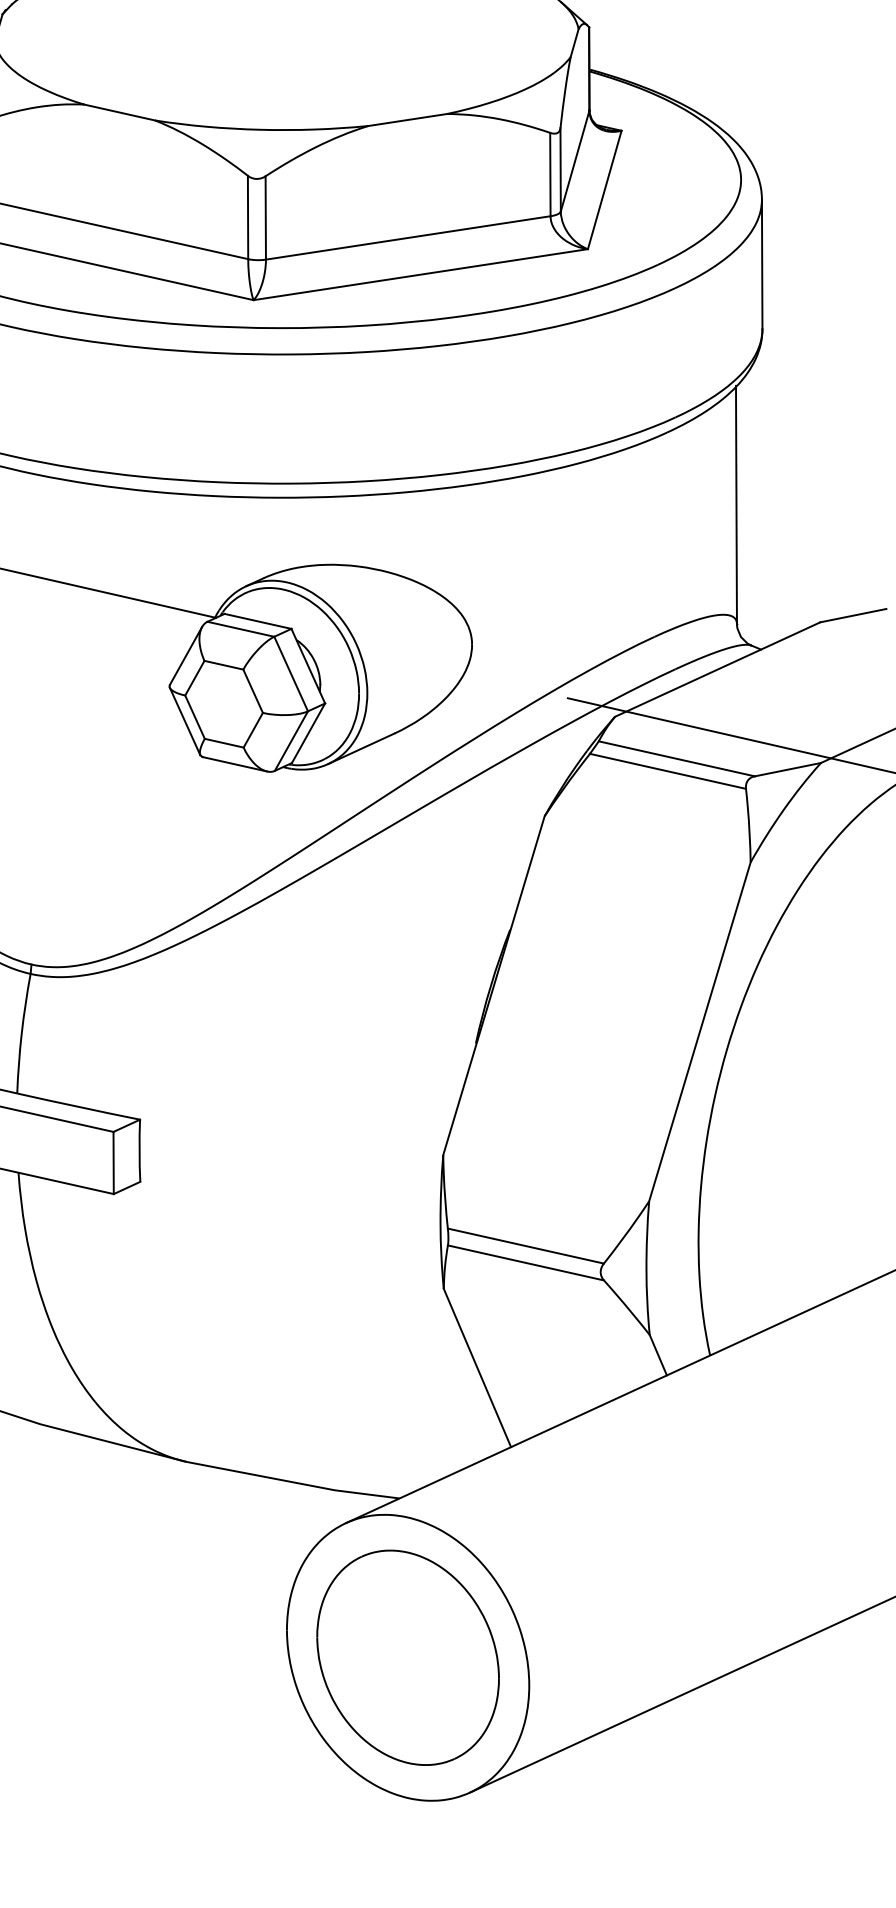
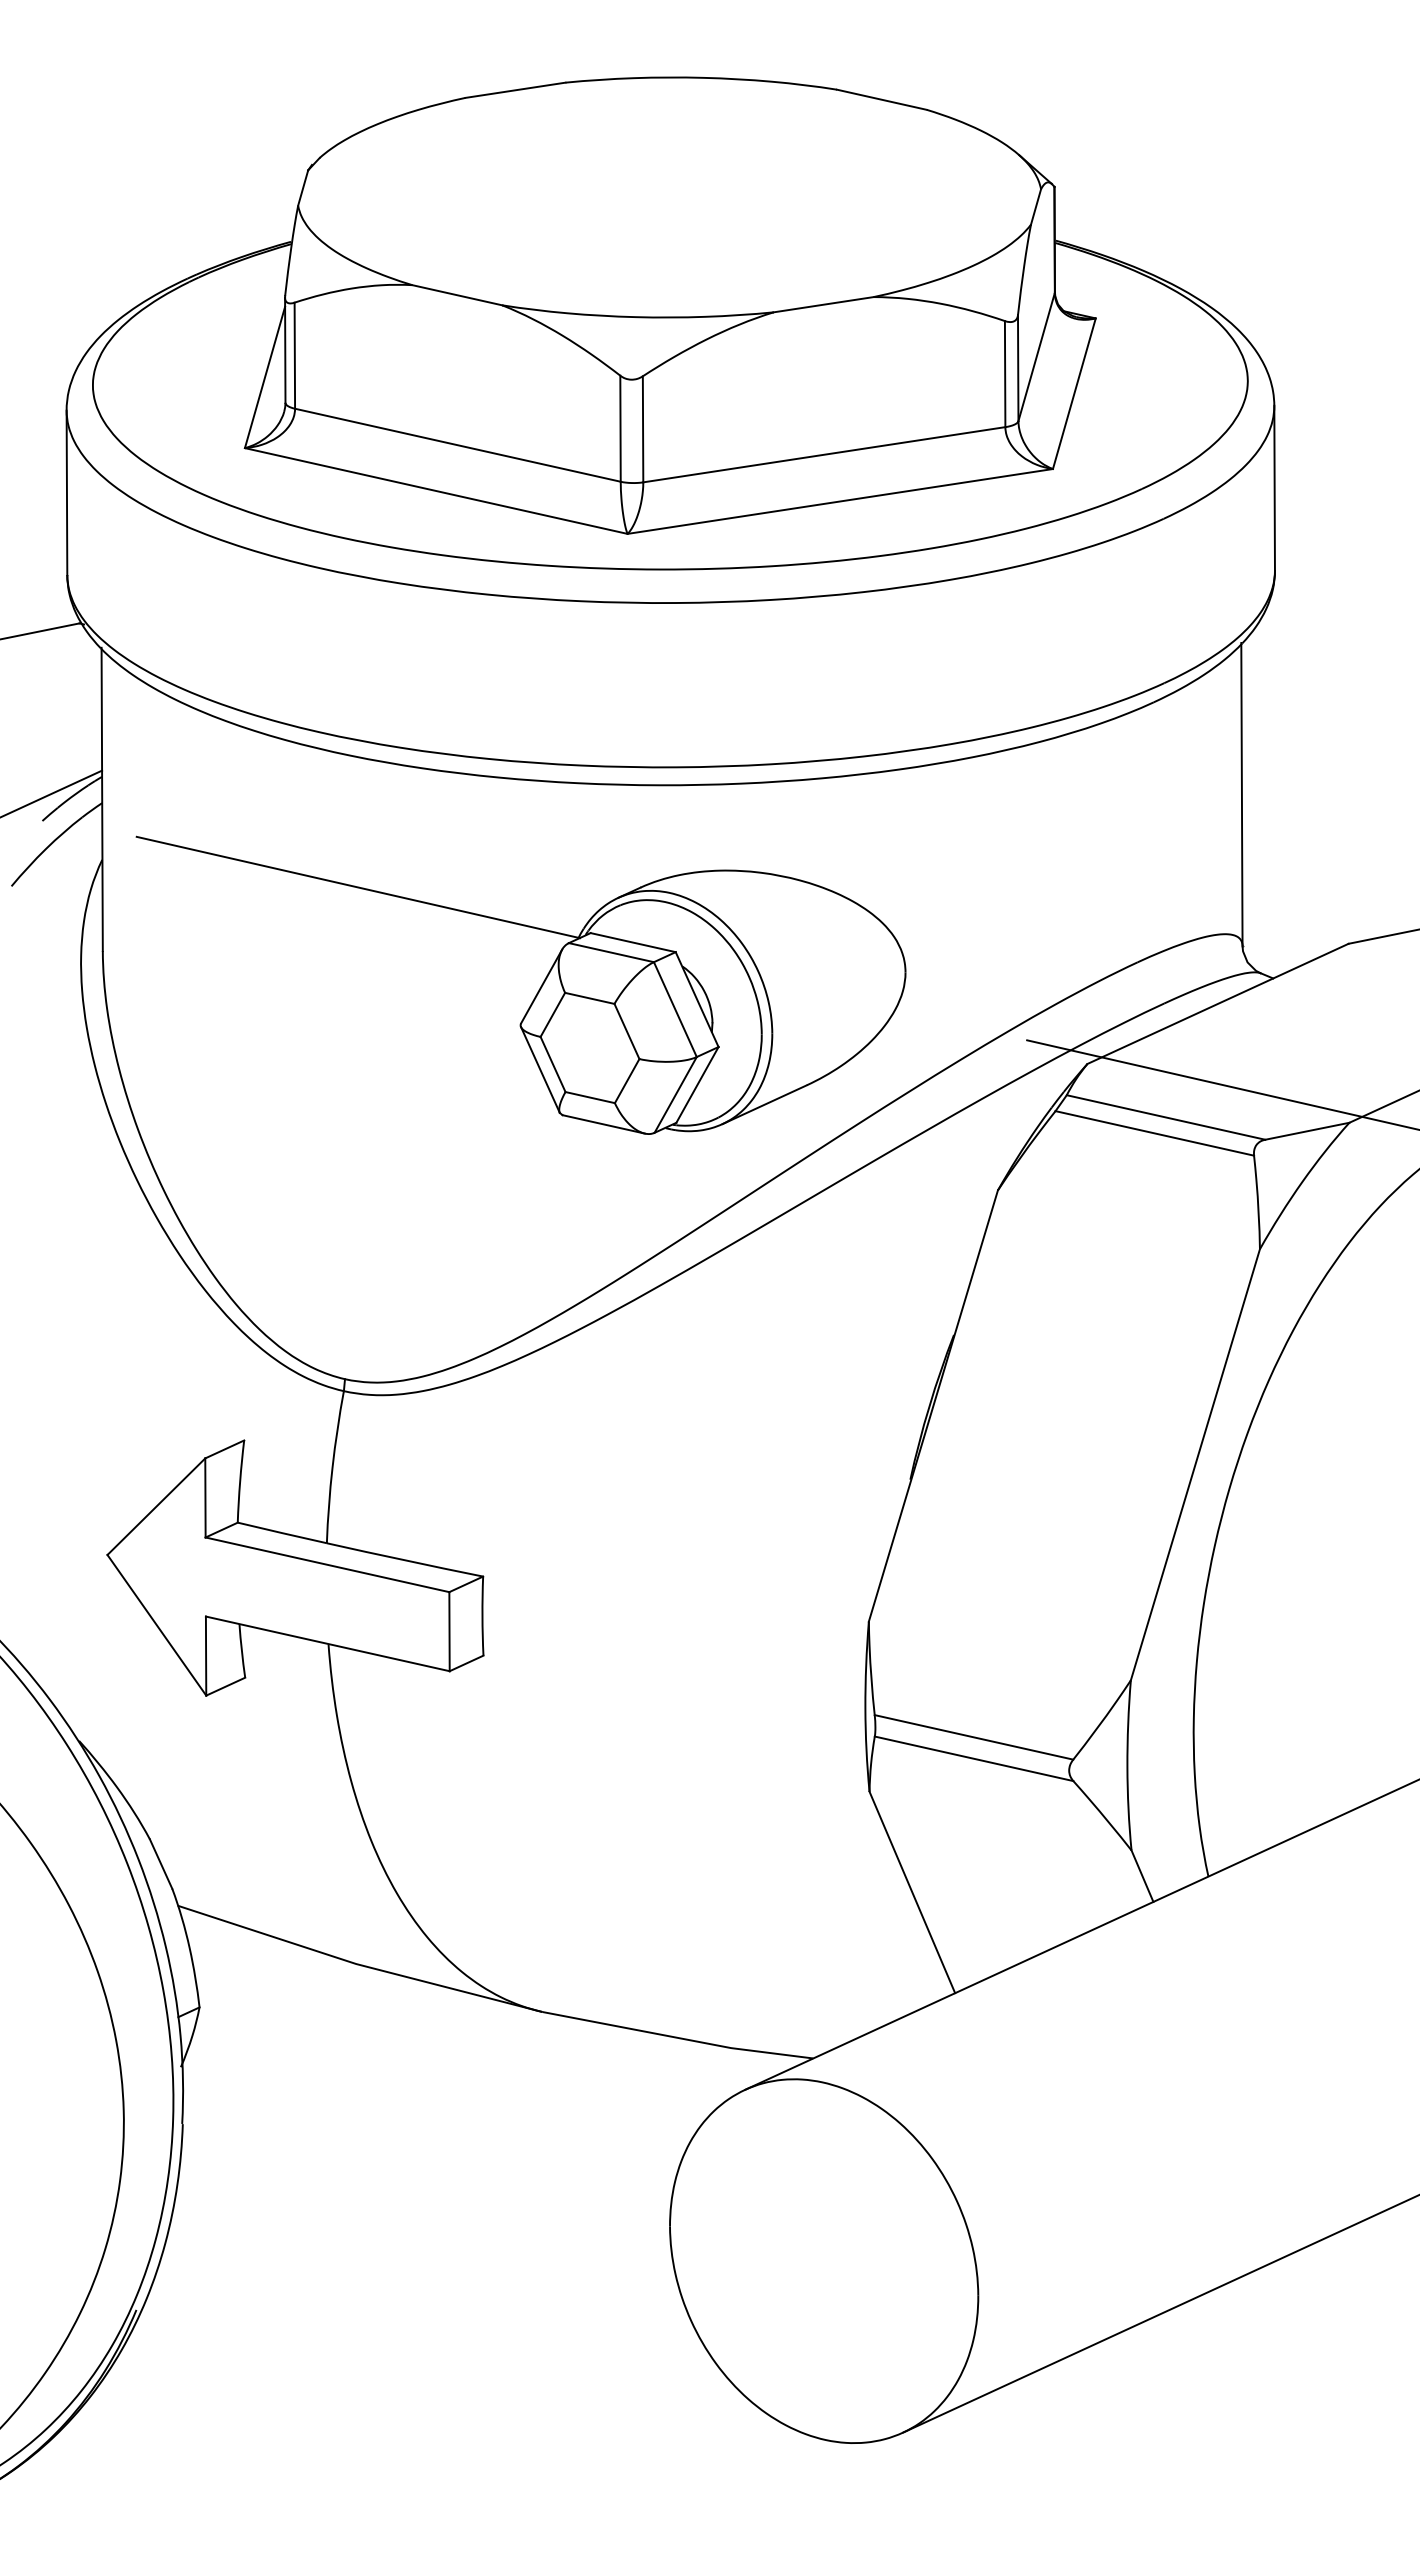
part: (407, 1657) -> (823, 2260), removed

